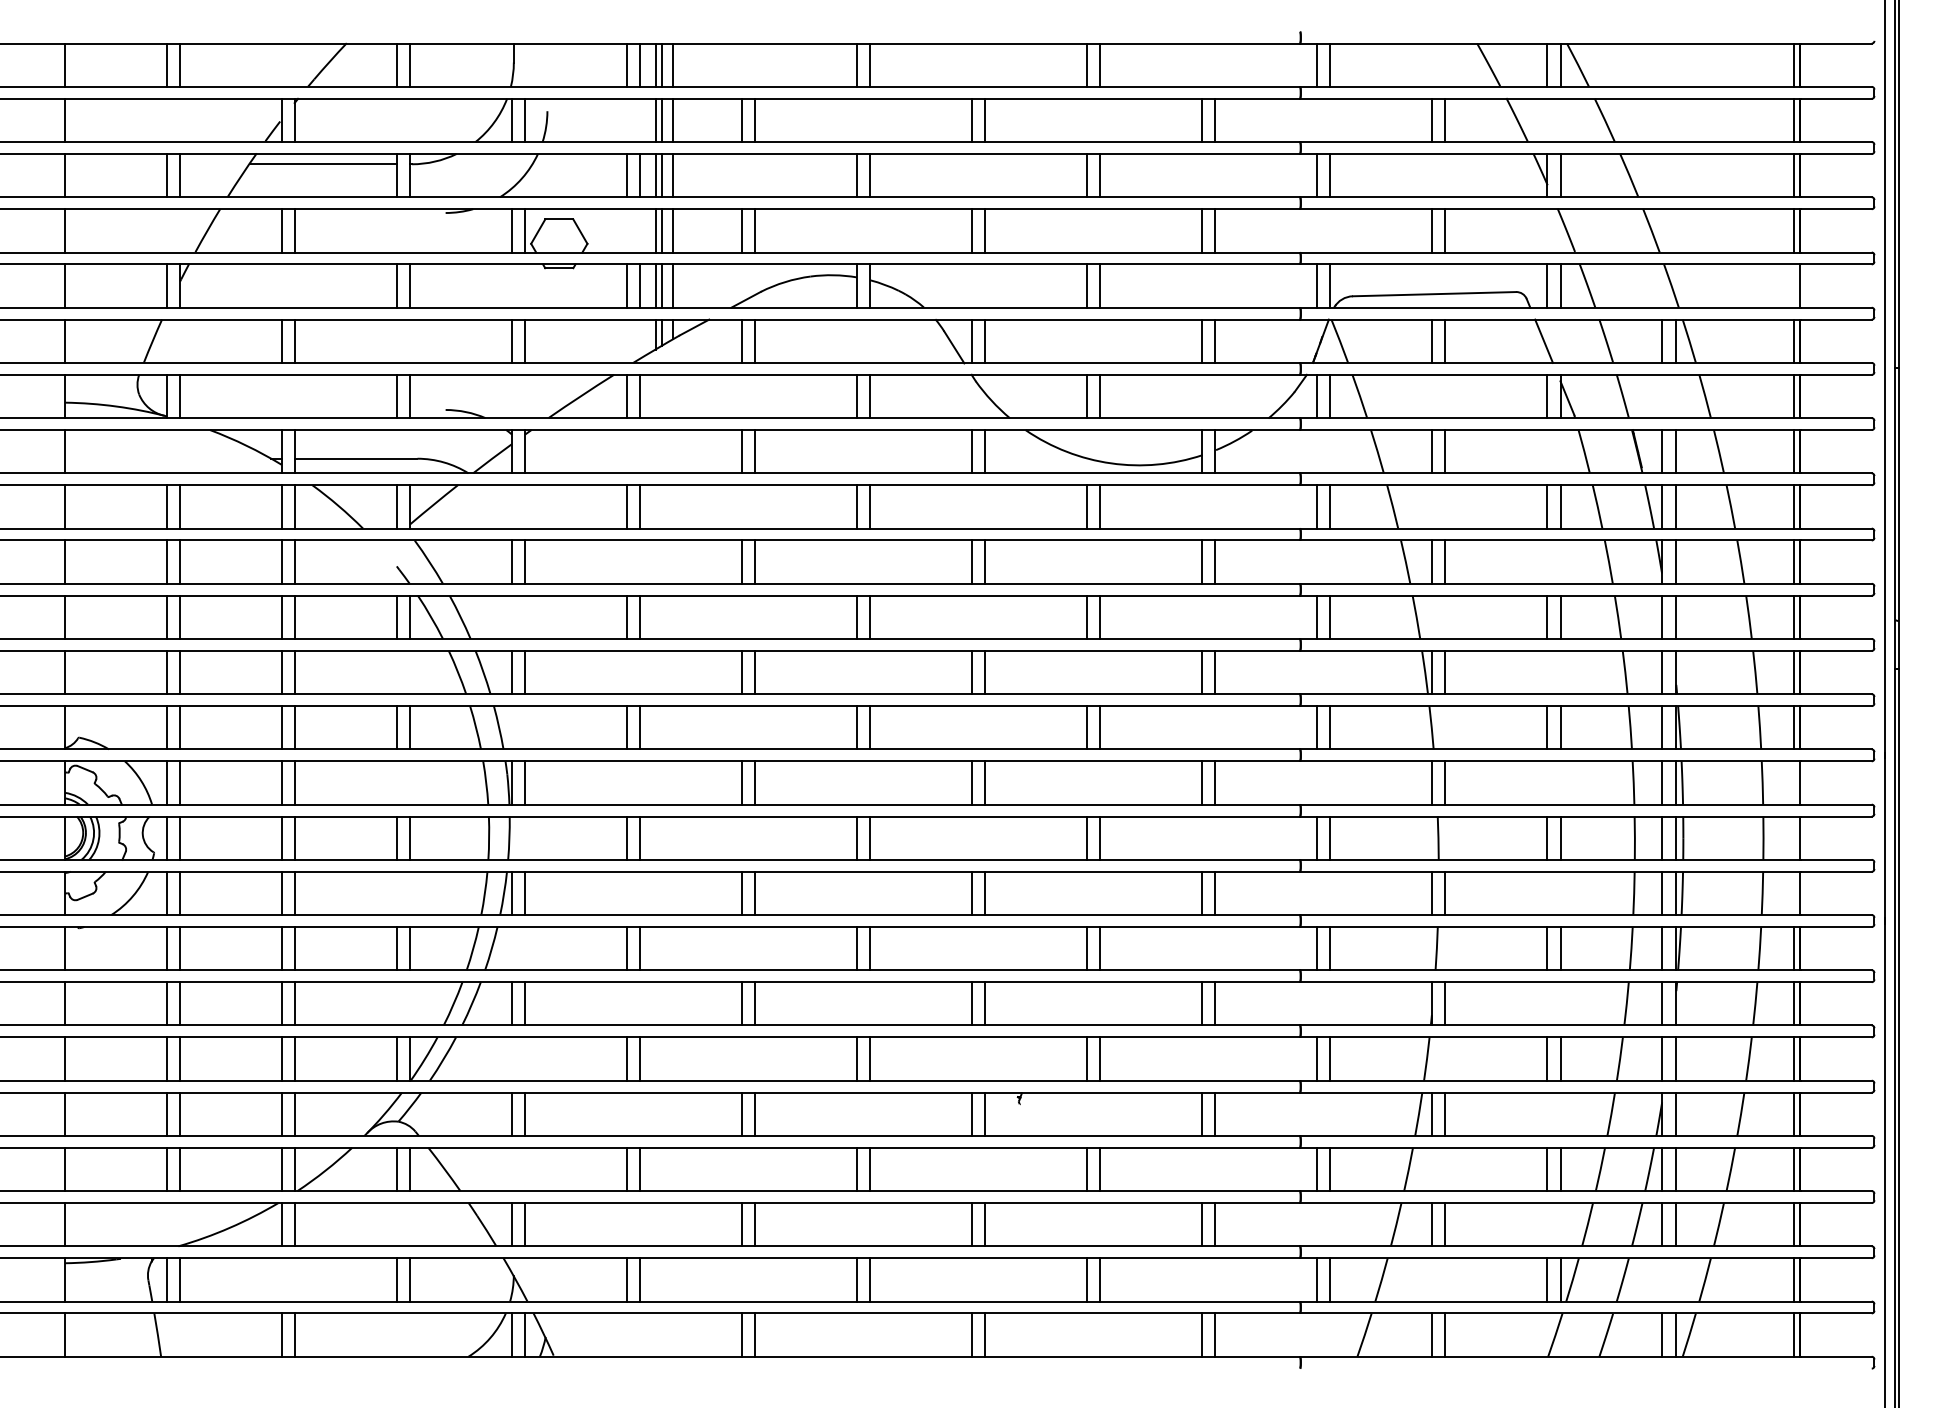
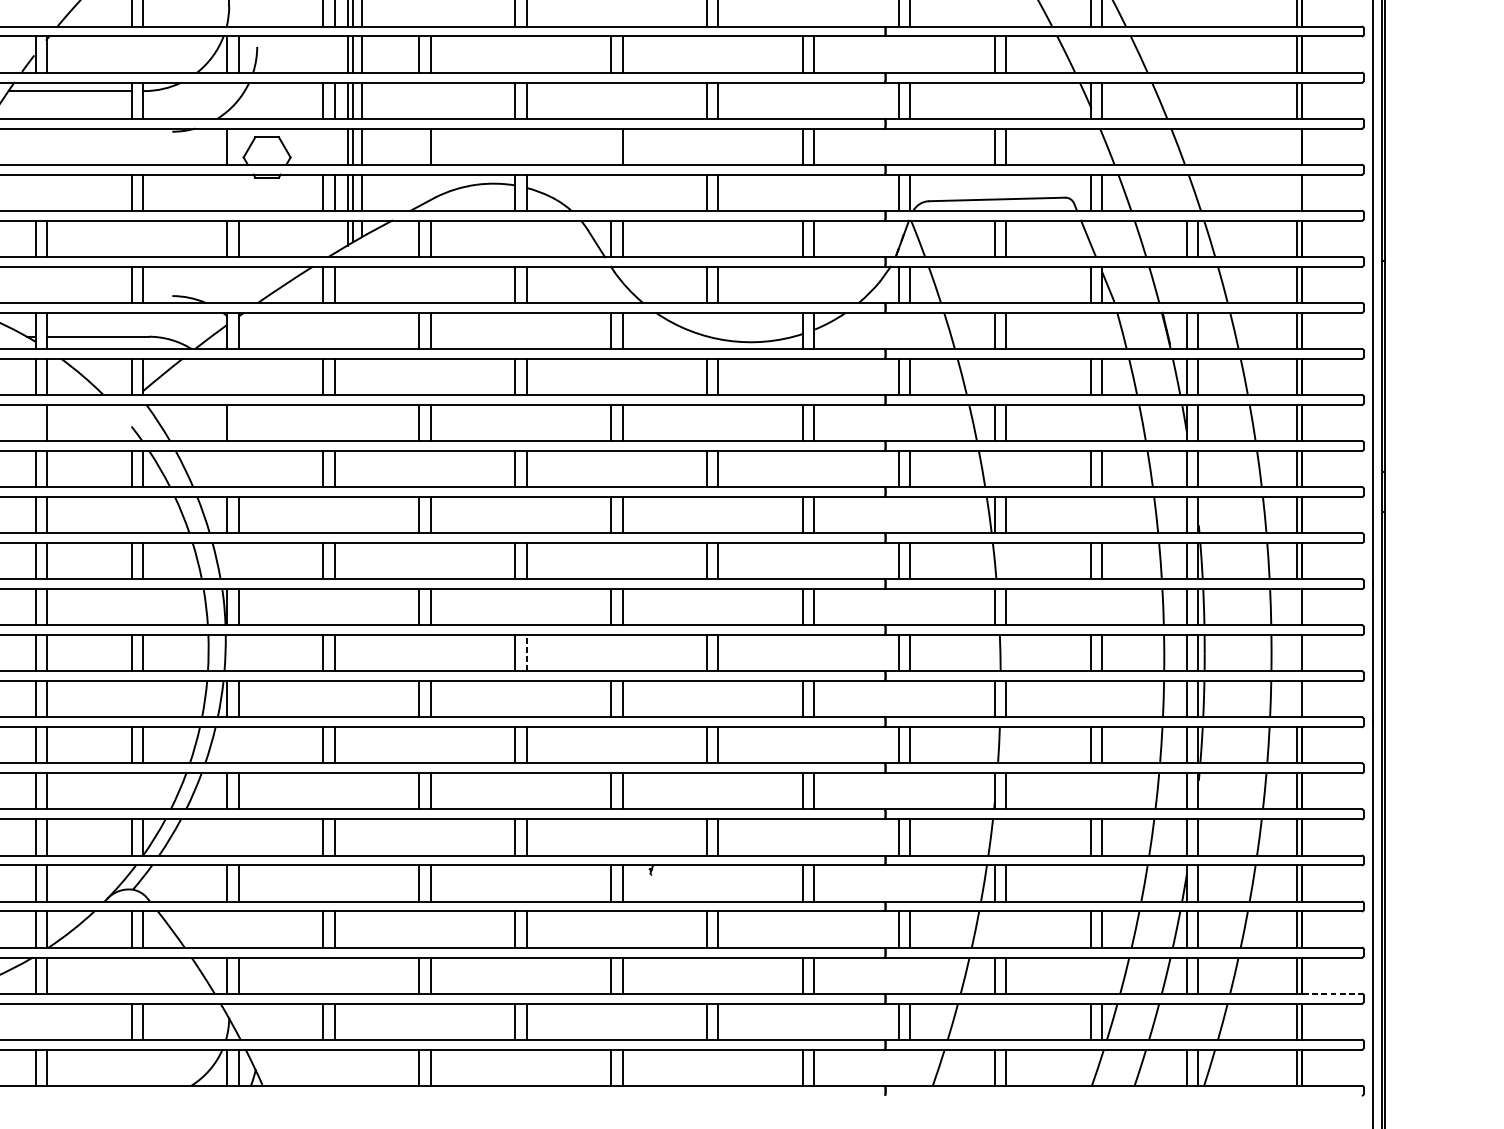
line: (281, 230) -> (35, 146), removed
line: (295, 230) -> (47, 146), removed
line: (525, 230) -> (238, 146), removed
line: (741, 230) -> (419, 146), removed
line: (971, 230) -> (610, 146), removed
line: (1794, 230) -> (1297, 146), removed
line: (281, 561) -> (35, 422), removed
line: (525, 561) -> (238, 422), removed
line: (870, 838) -> (526, 653), solid -> dashed
line: (1837, 1246) -> (1333, 993), solid -> dashed

